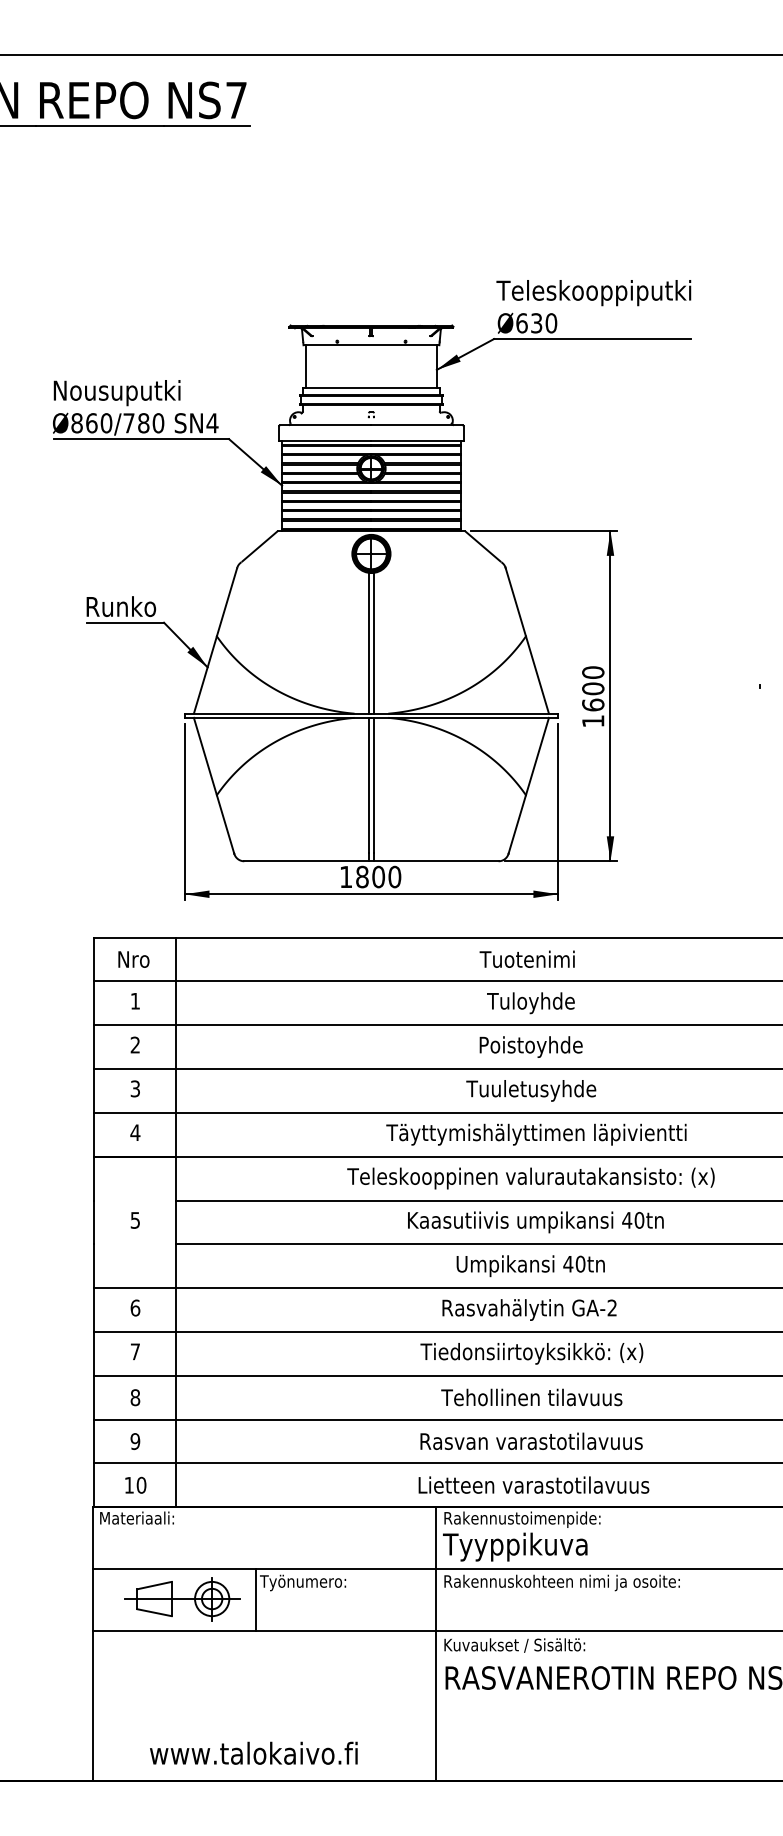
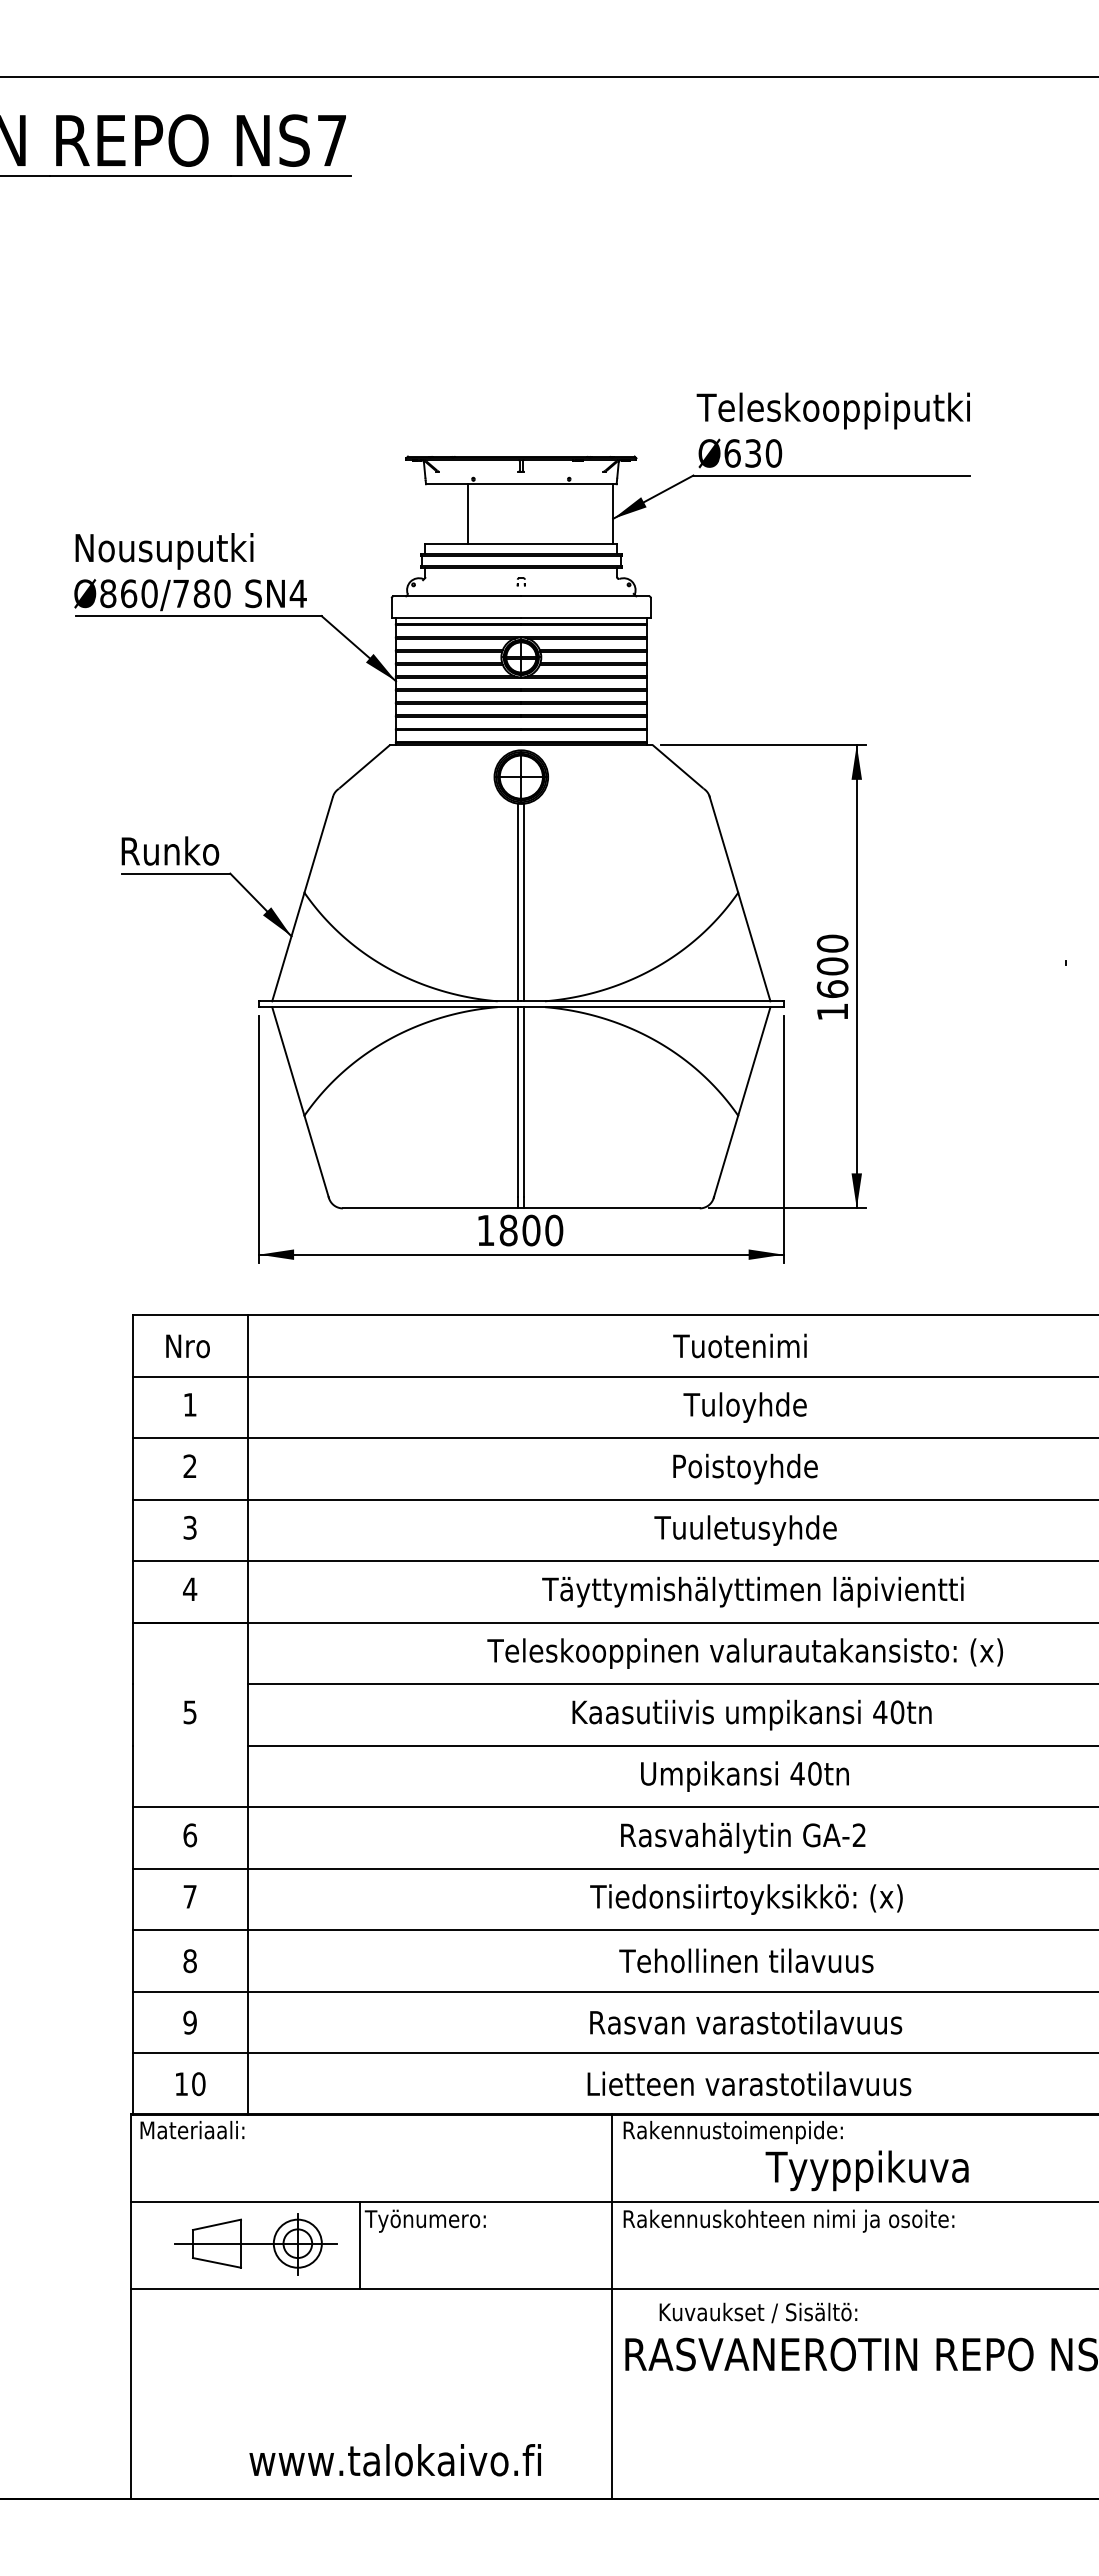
line: (305, 366) -> (467, 513), moved
text: (514, 1546) -> (866, 2170), moved
text: (514, 1645) -> (758, 2312), moved
text: (253, 1753) -> (394, 2460), moved

